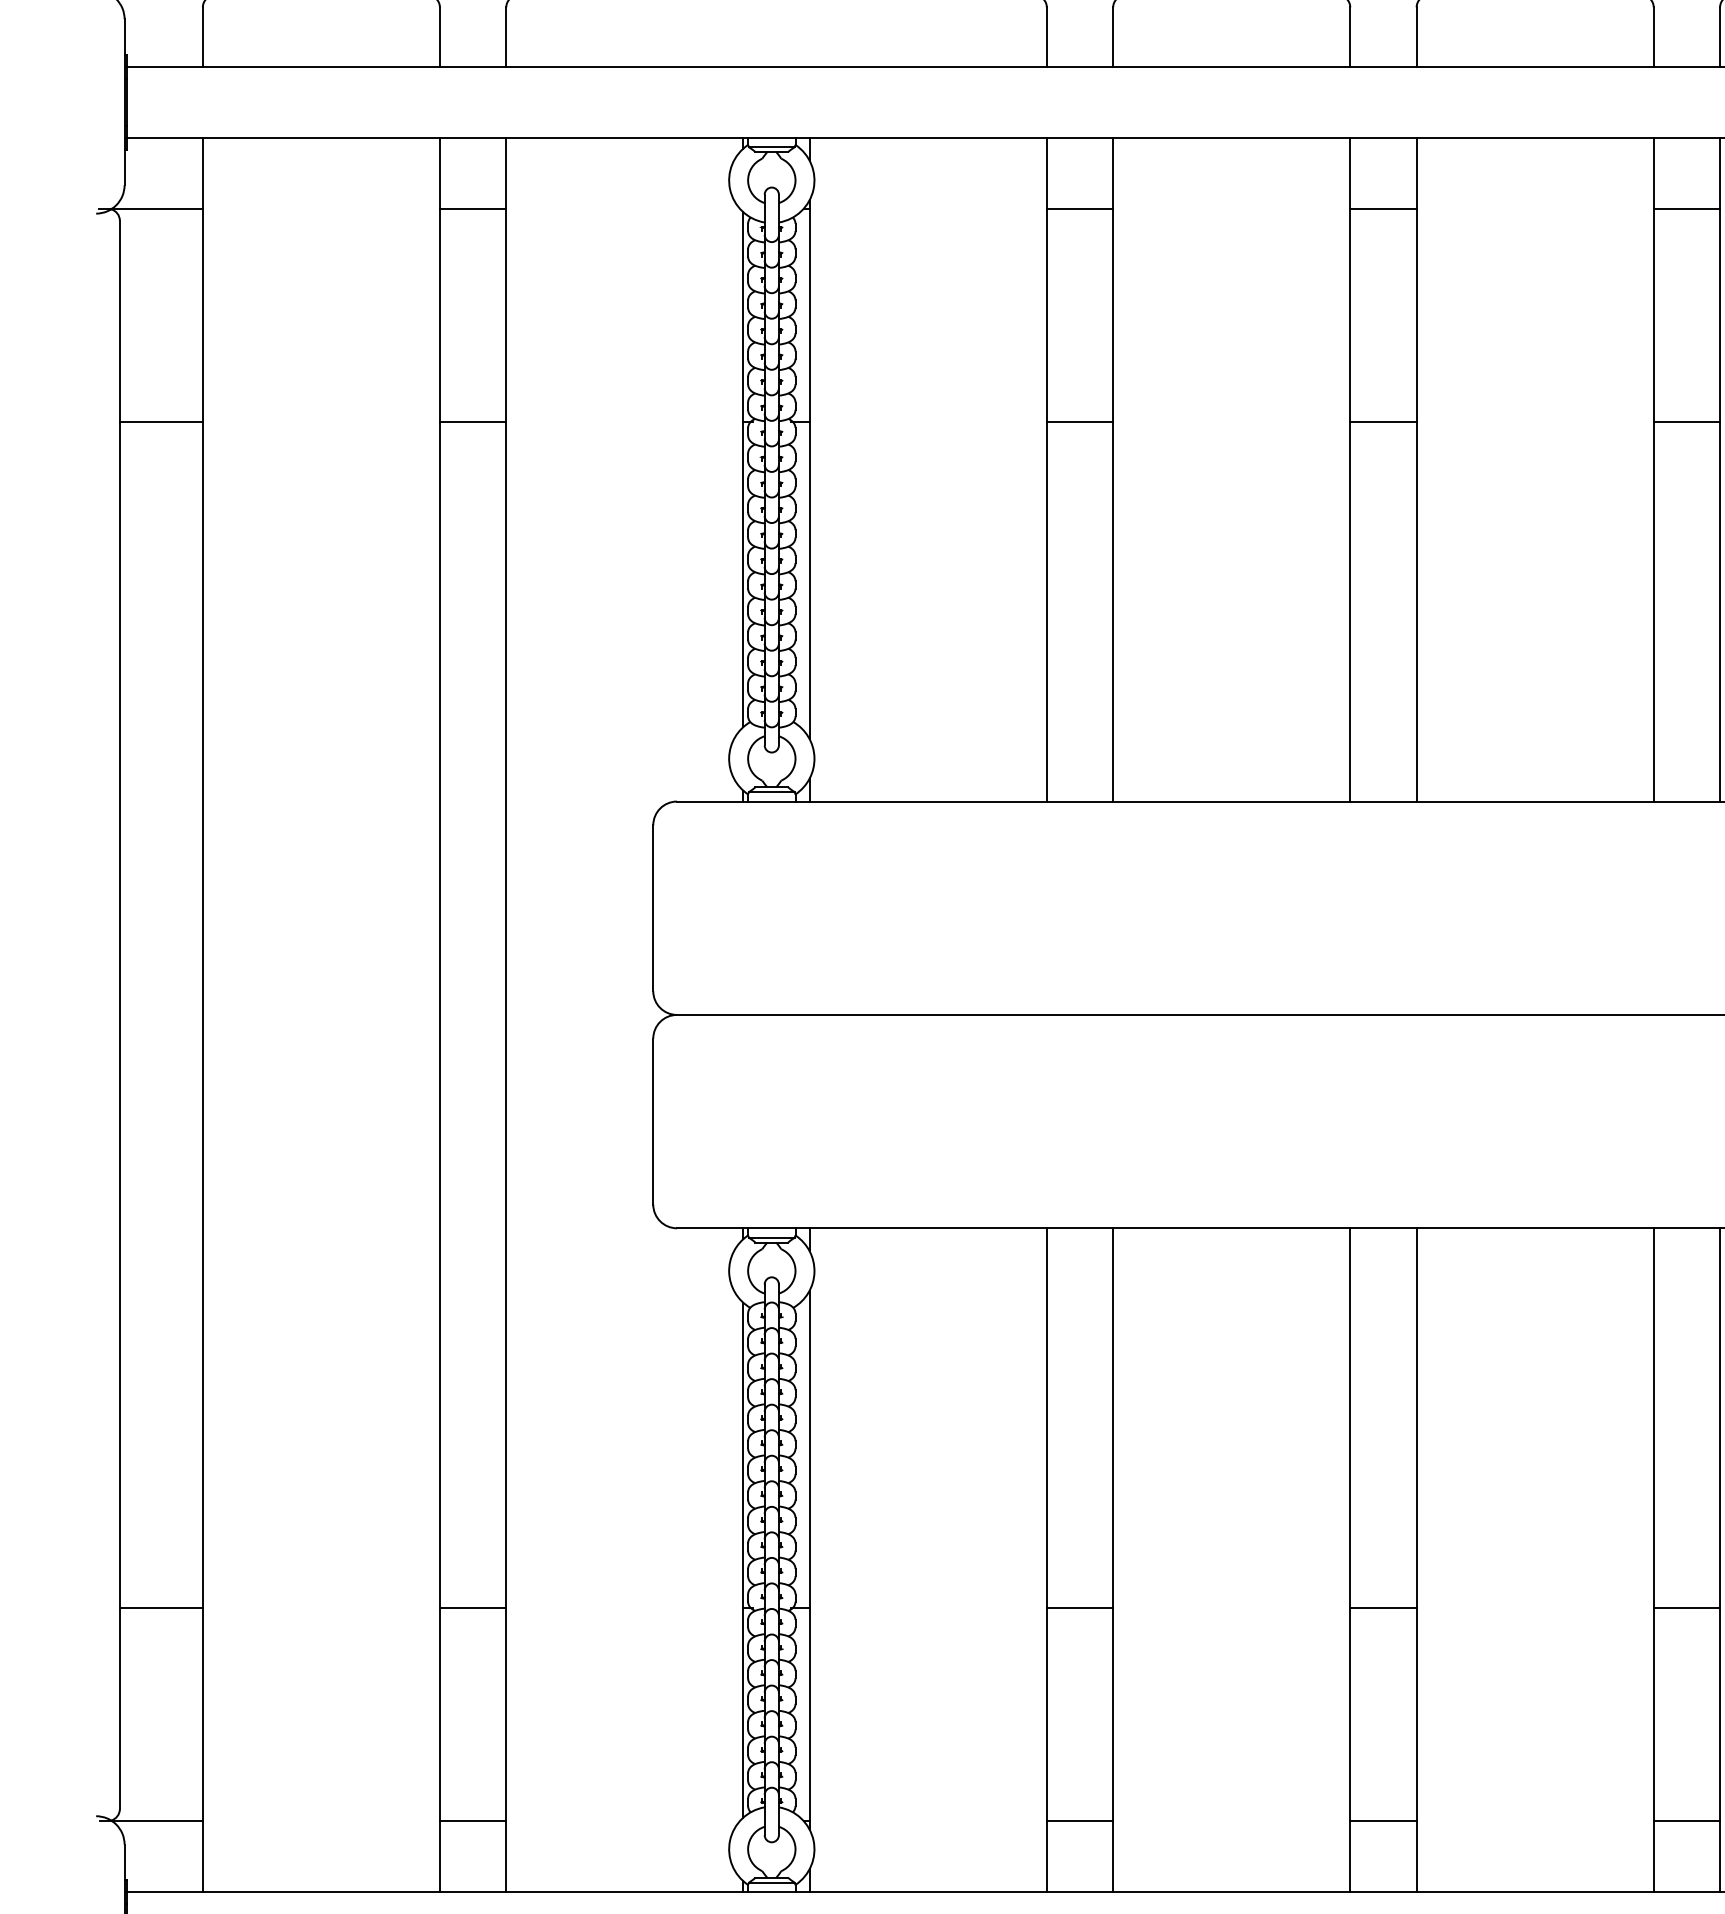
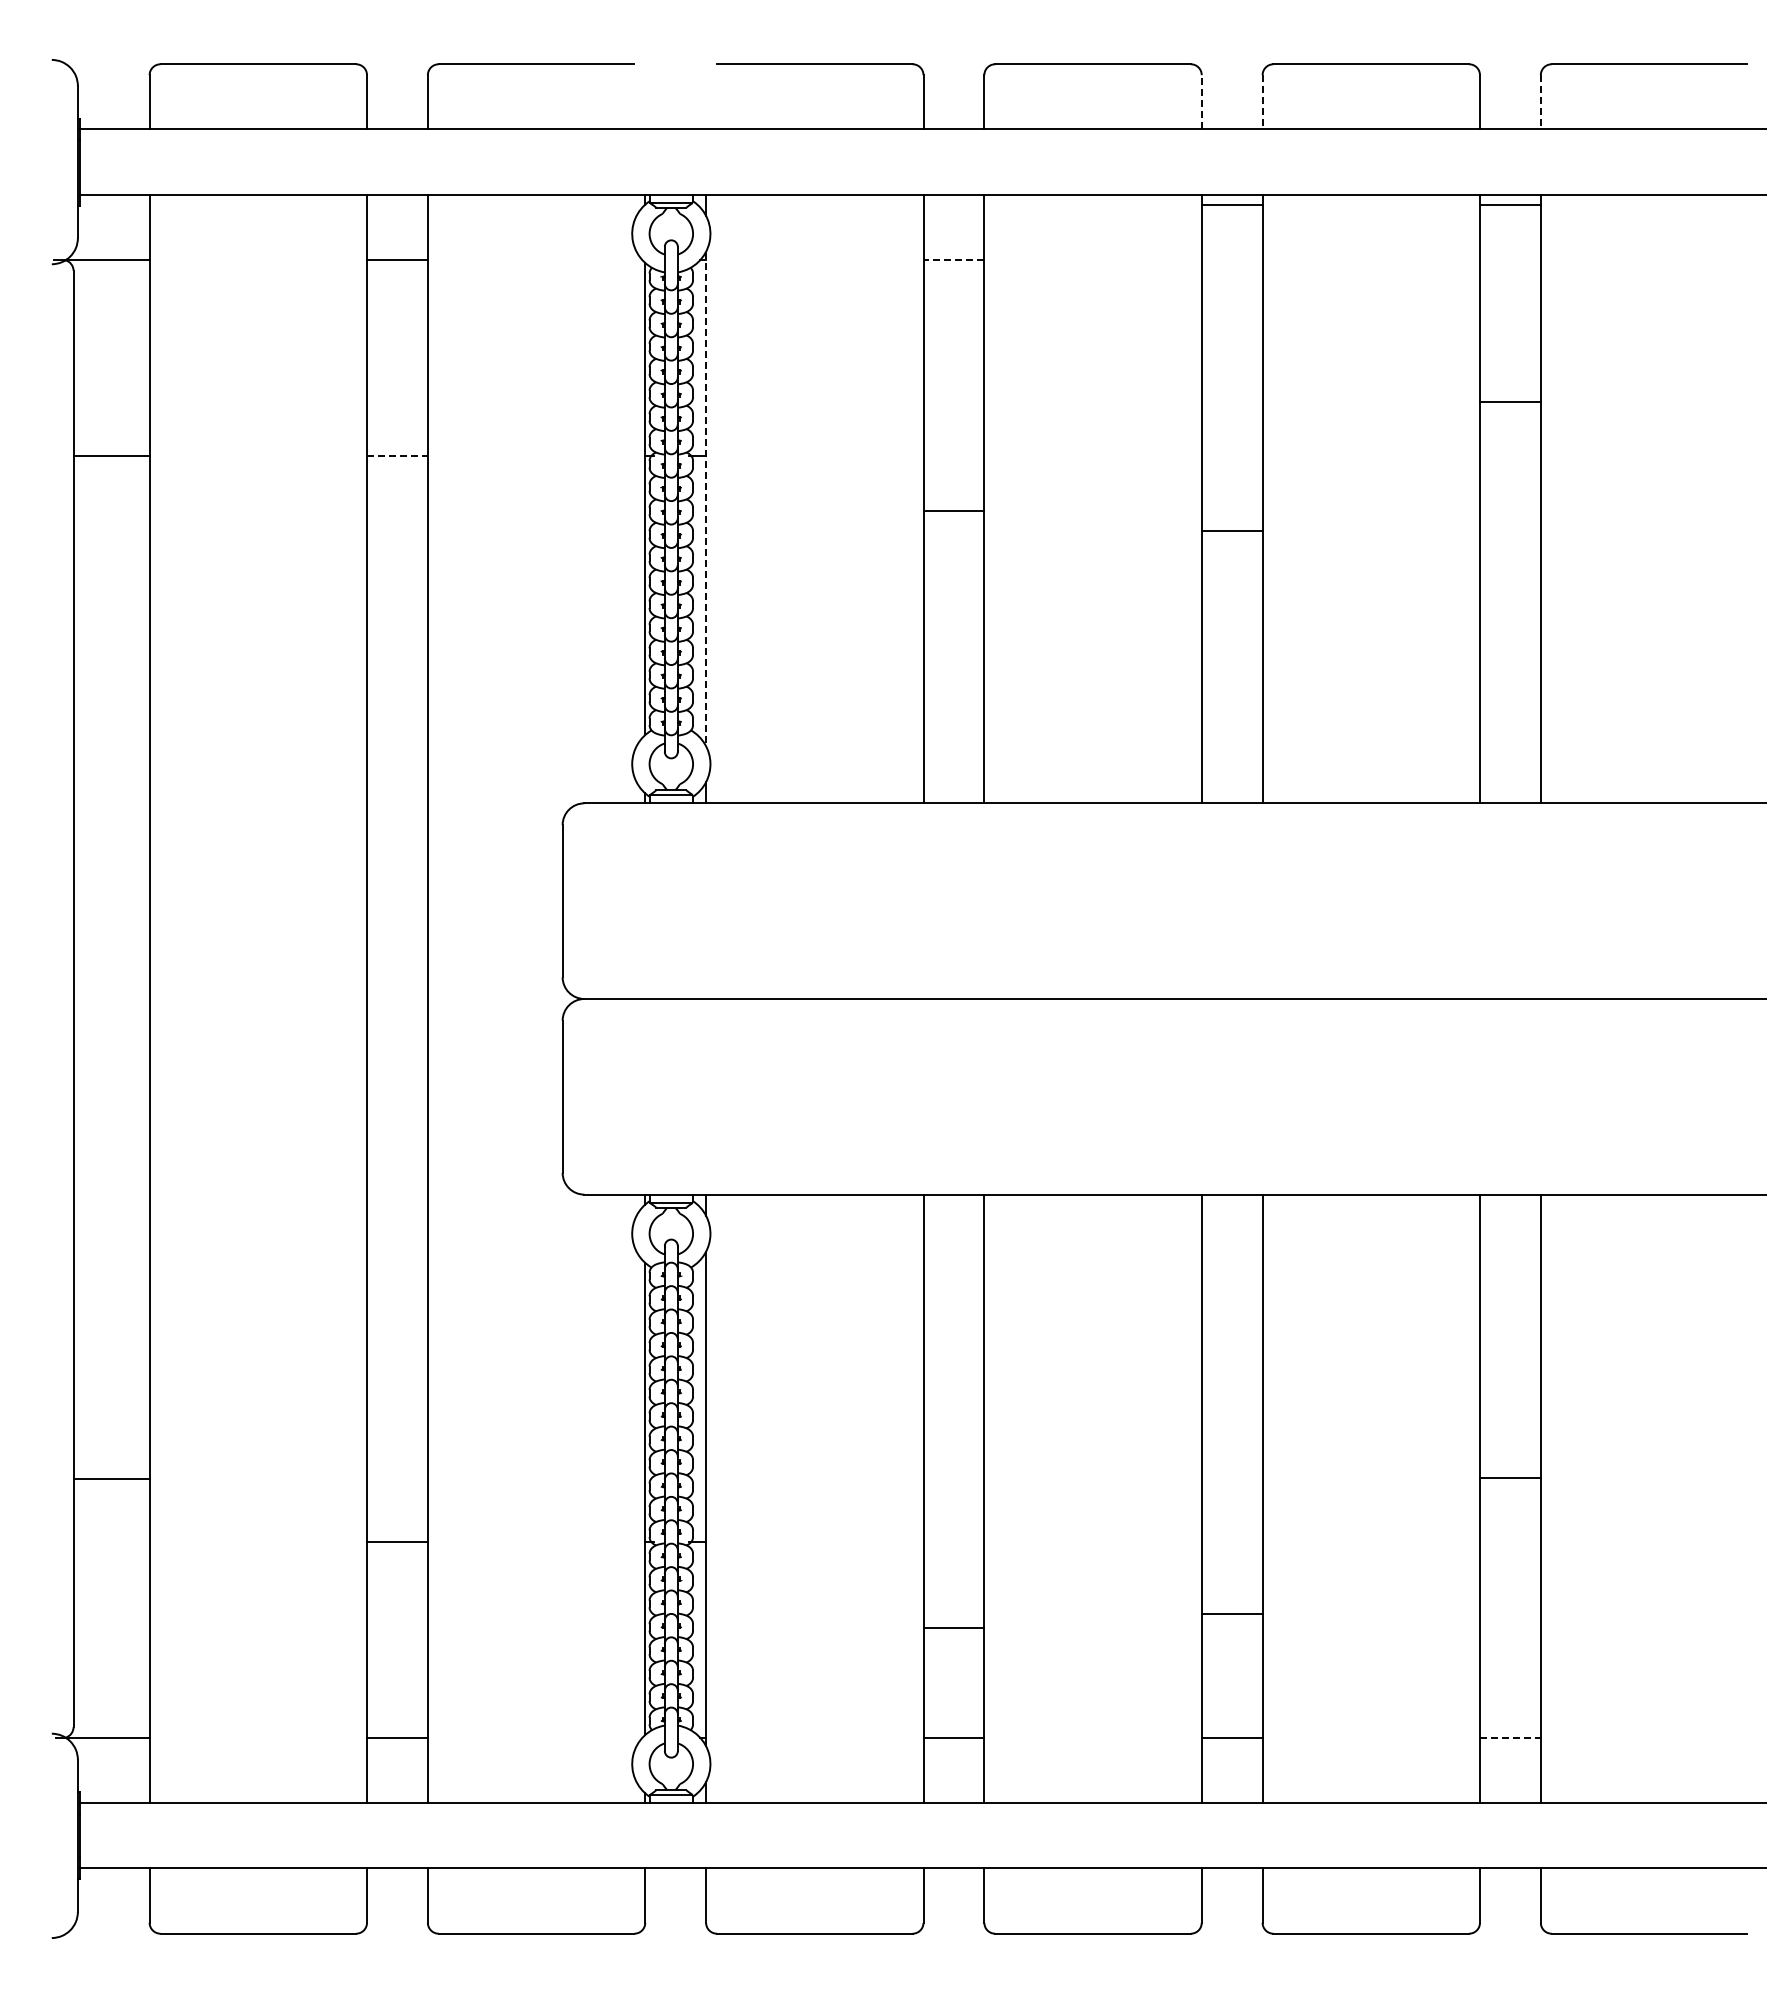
line: (1350, 36) -> (1201, 101), solid -> dashed
line: (1416, 37) -> (1262, 102), solid -> dashed
line: (1719, 37) -> (1540, 102), solid -> dashed
line: (1079, 208) -> (953, 259), solid -> dashed
line: (1382, 208) -> (1231, 204), moved
line: (1685, 208) -> (1509, 204), moved
line: (473, 422) -> (397, 455), solid -> dashed
line: (1079, 422) -> (953, 510), moved
line: (1382, 422) -> (1231, 530), moved
line: (1685, 422) -> (1509, 401), moved
line: (810, 470) -> (706, 499), solid -> dashed
line: (161, 1607) -> (111, 1479), moved
line: (1079, 1607) -> (953, 1628), moved
line: (1382, 1607) -> (1231, 1614), moved
line: (1685, 1607) -> (1509, 1478), moved
line: (1687, 1821) -> (1510, 1738), solid -> dashed

